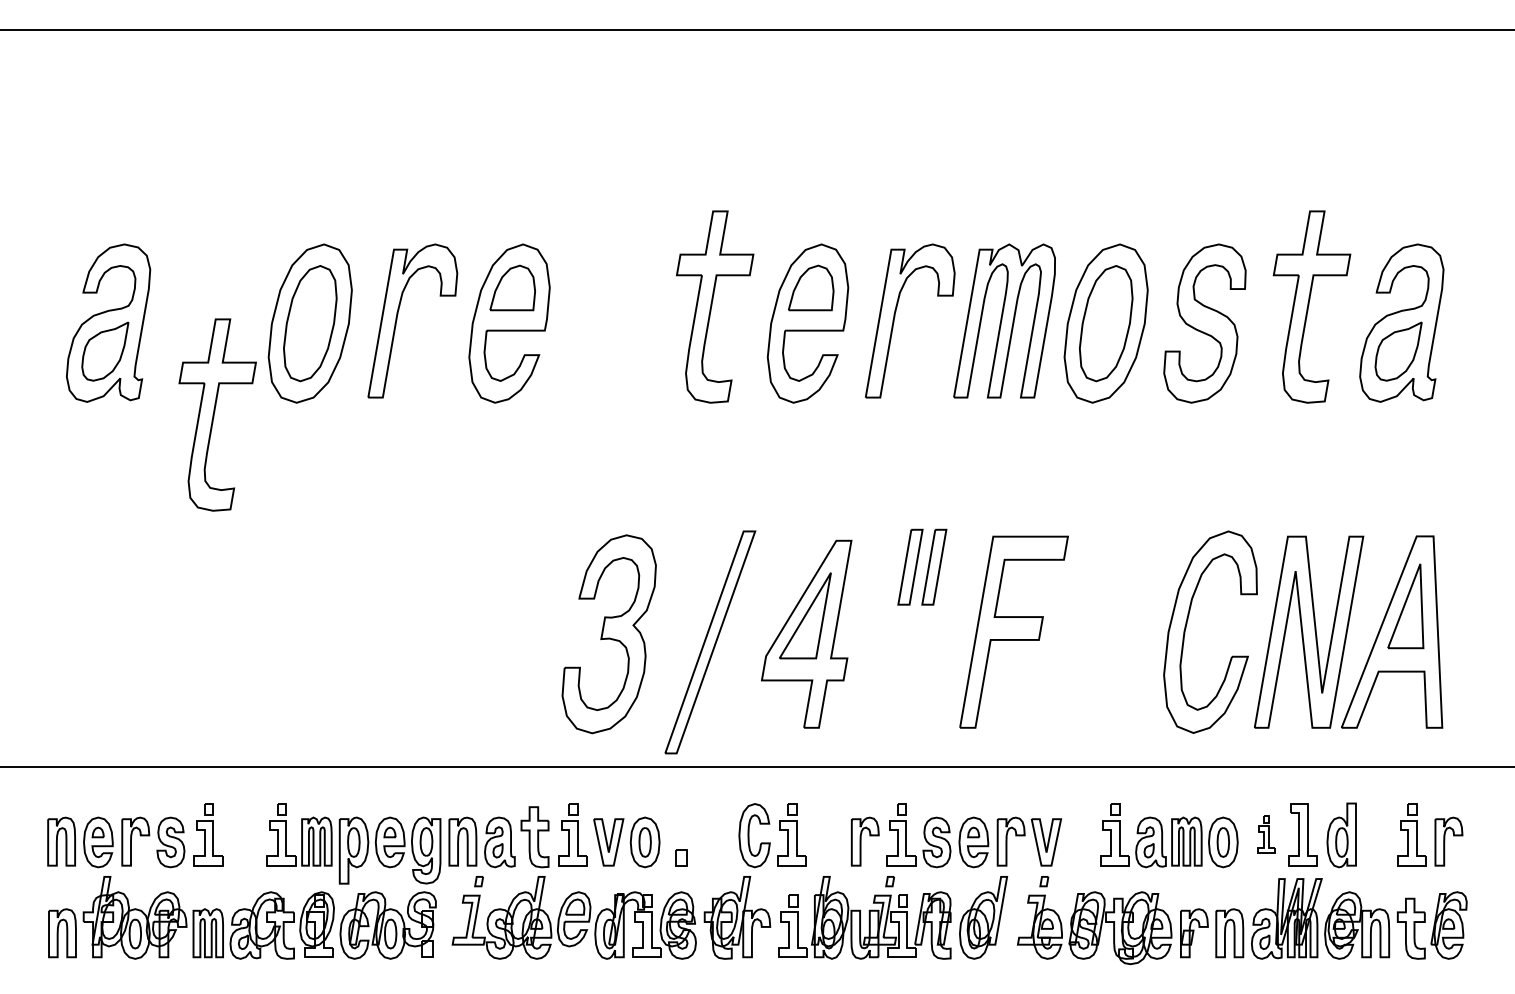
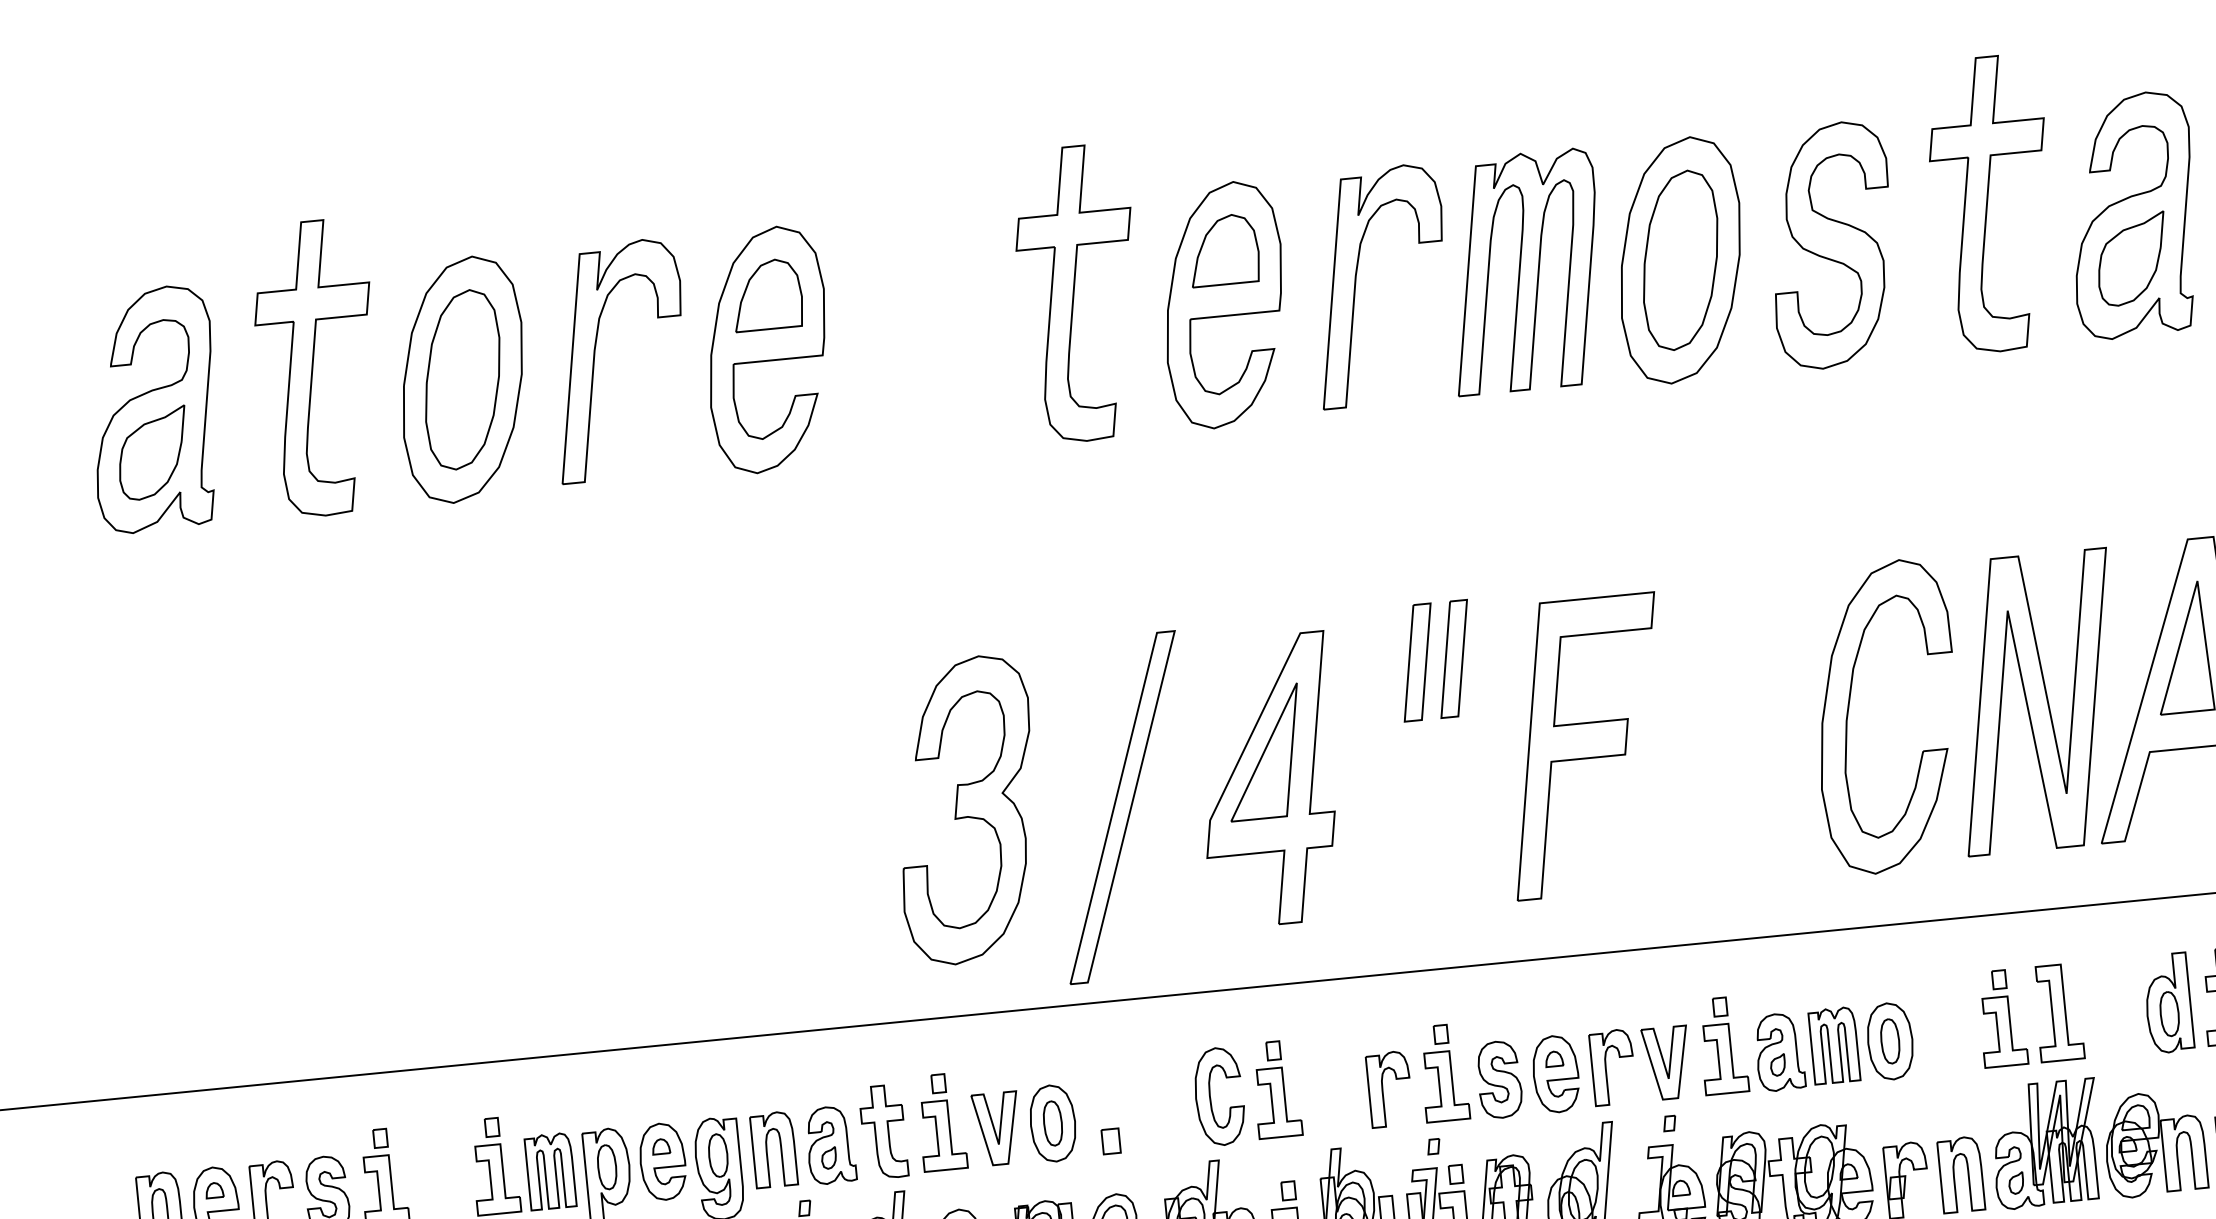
part: (217, 414) -> (318, 367), moved
part: (1265, 834) -> (2001, 1018), size x1.67
part: (1169, 835) -> (1806, 1038), moved
part: (1341, 835) -> (2168, 1003), moved

